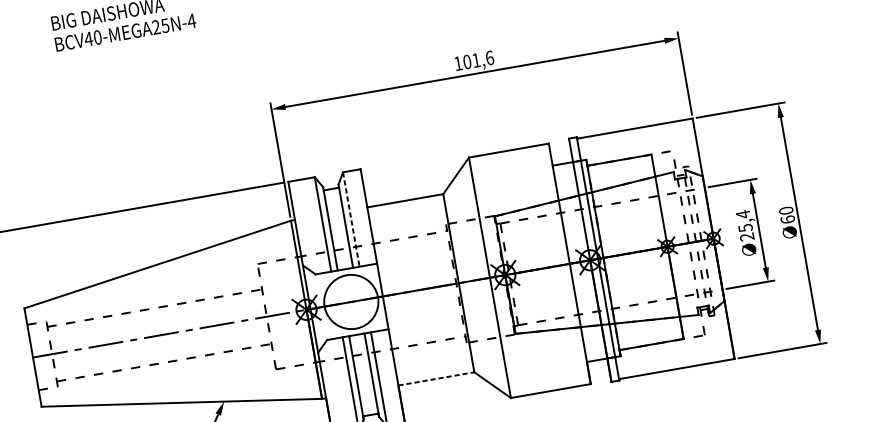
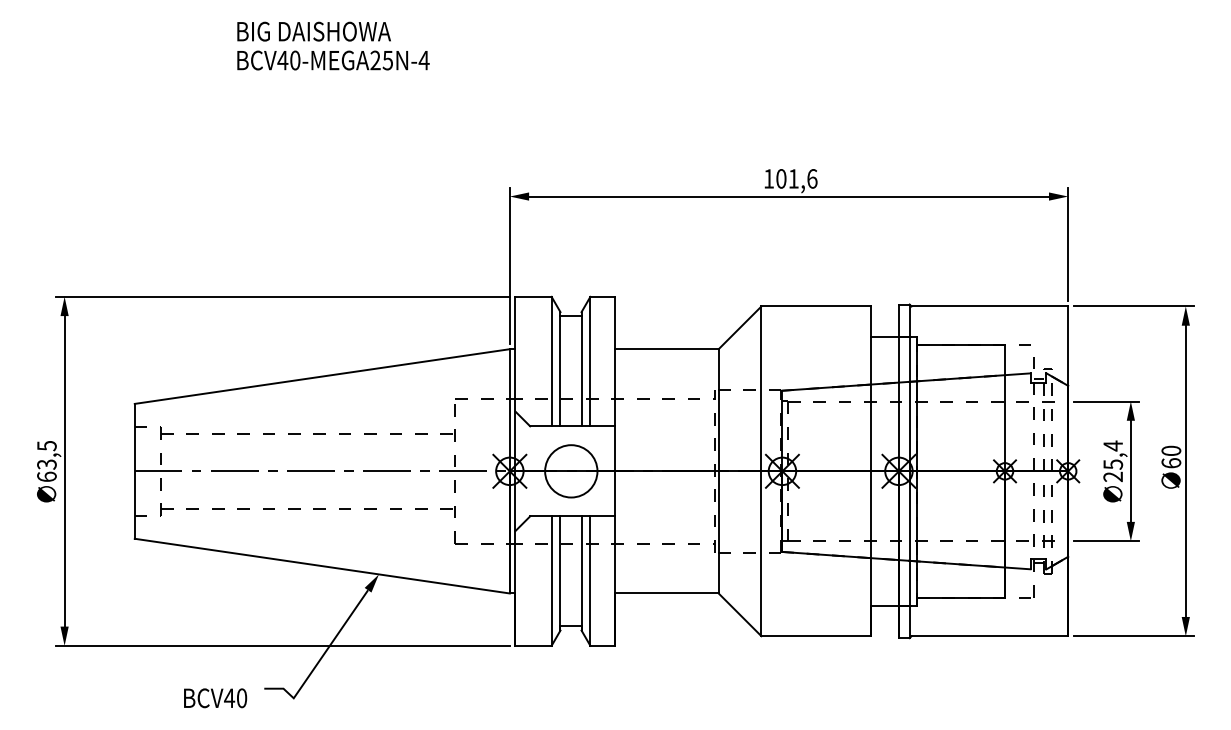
line: (351, 219) -> (590, 361), dashed -> solid
circle: (351, 302) -> (571, 471), size x0.71
line: (437, 378) -> (667, 593), dashed -> solid

